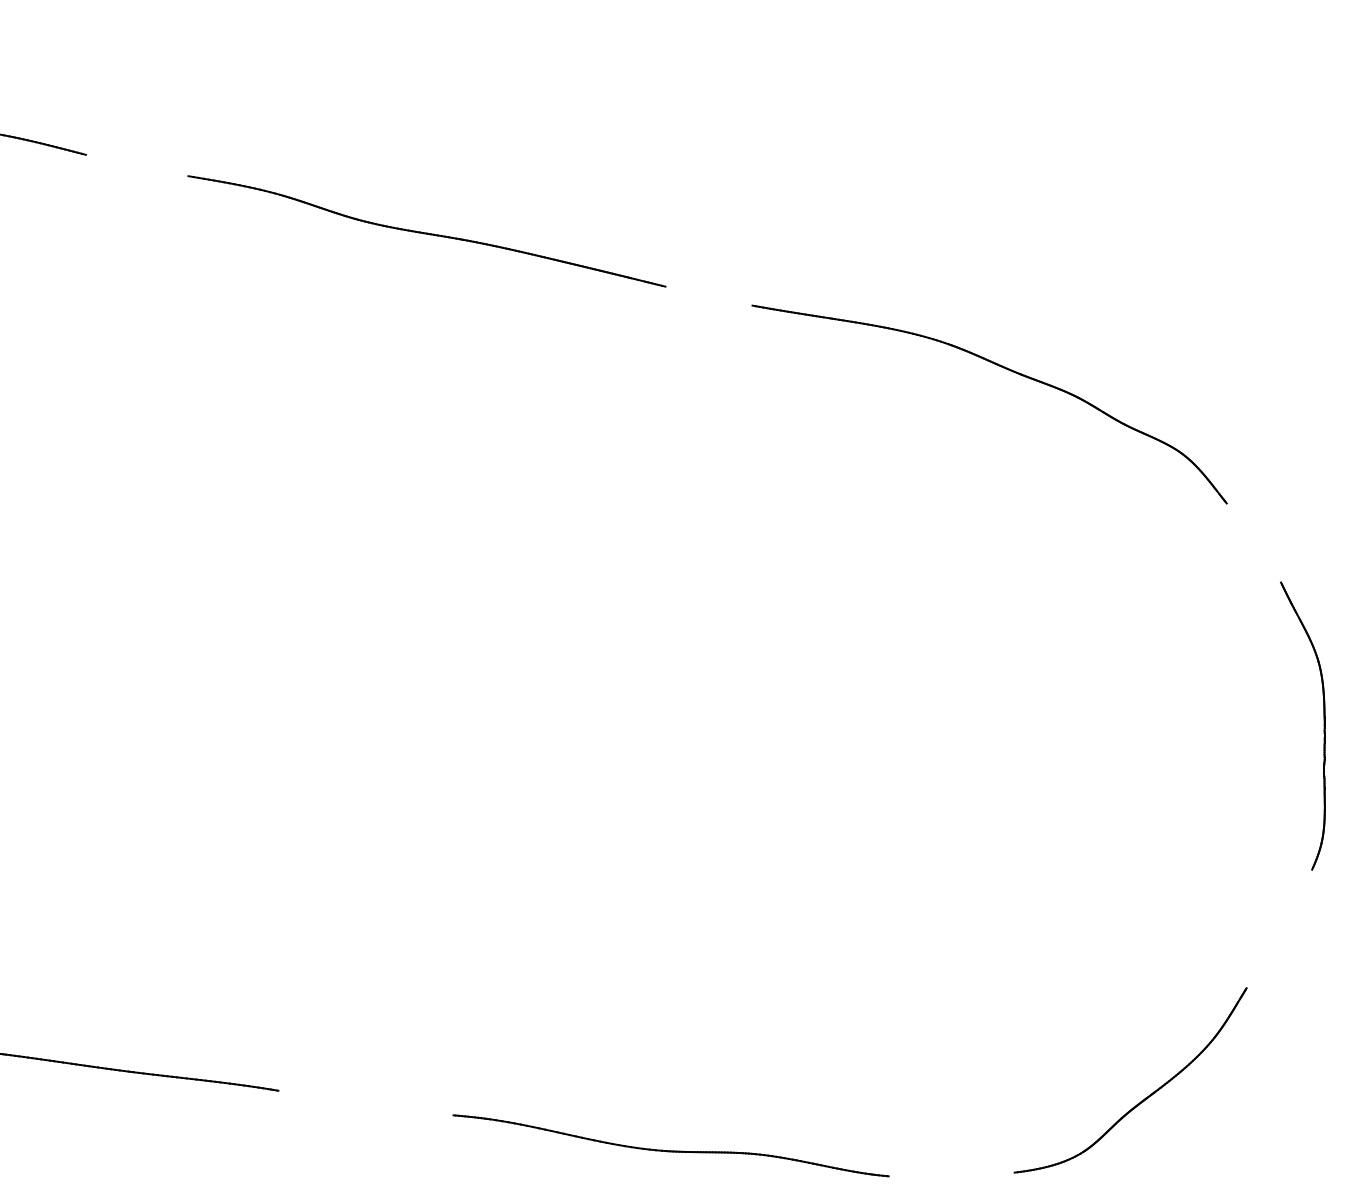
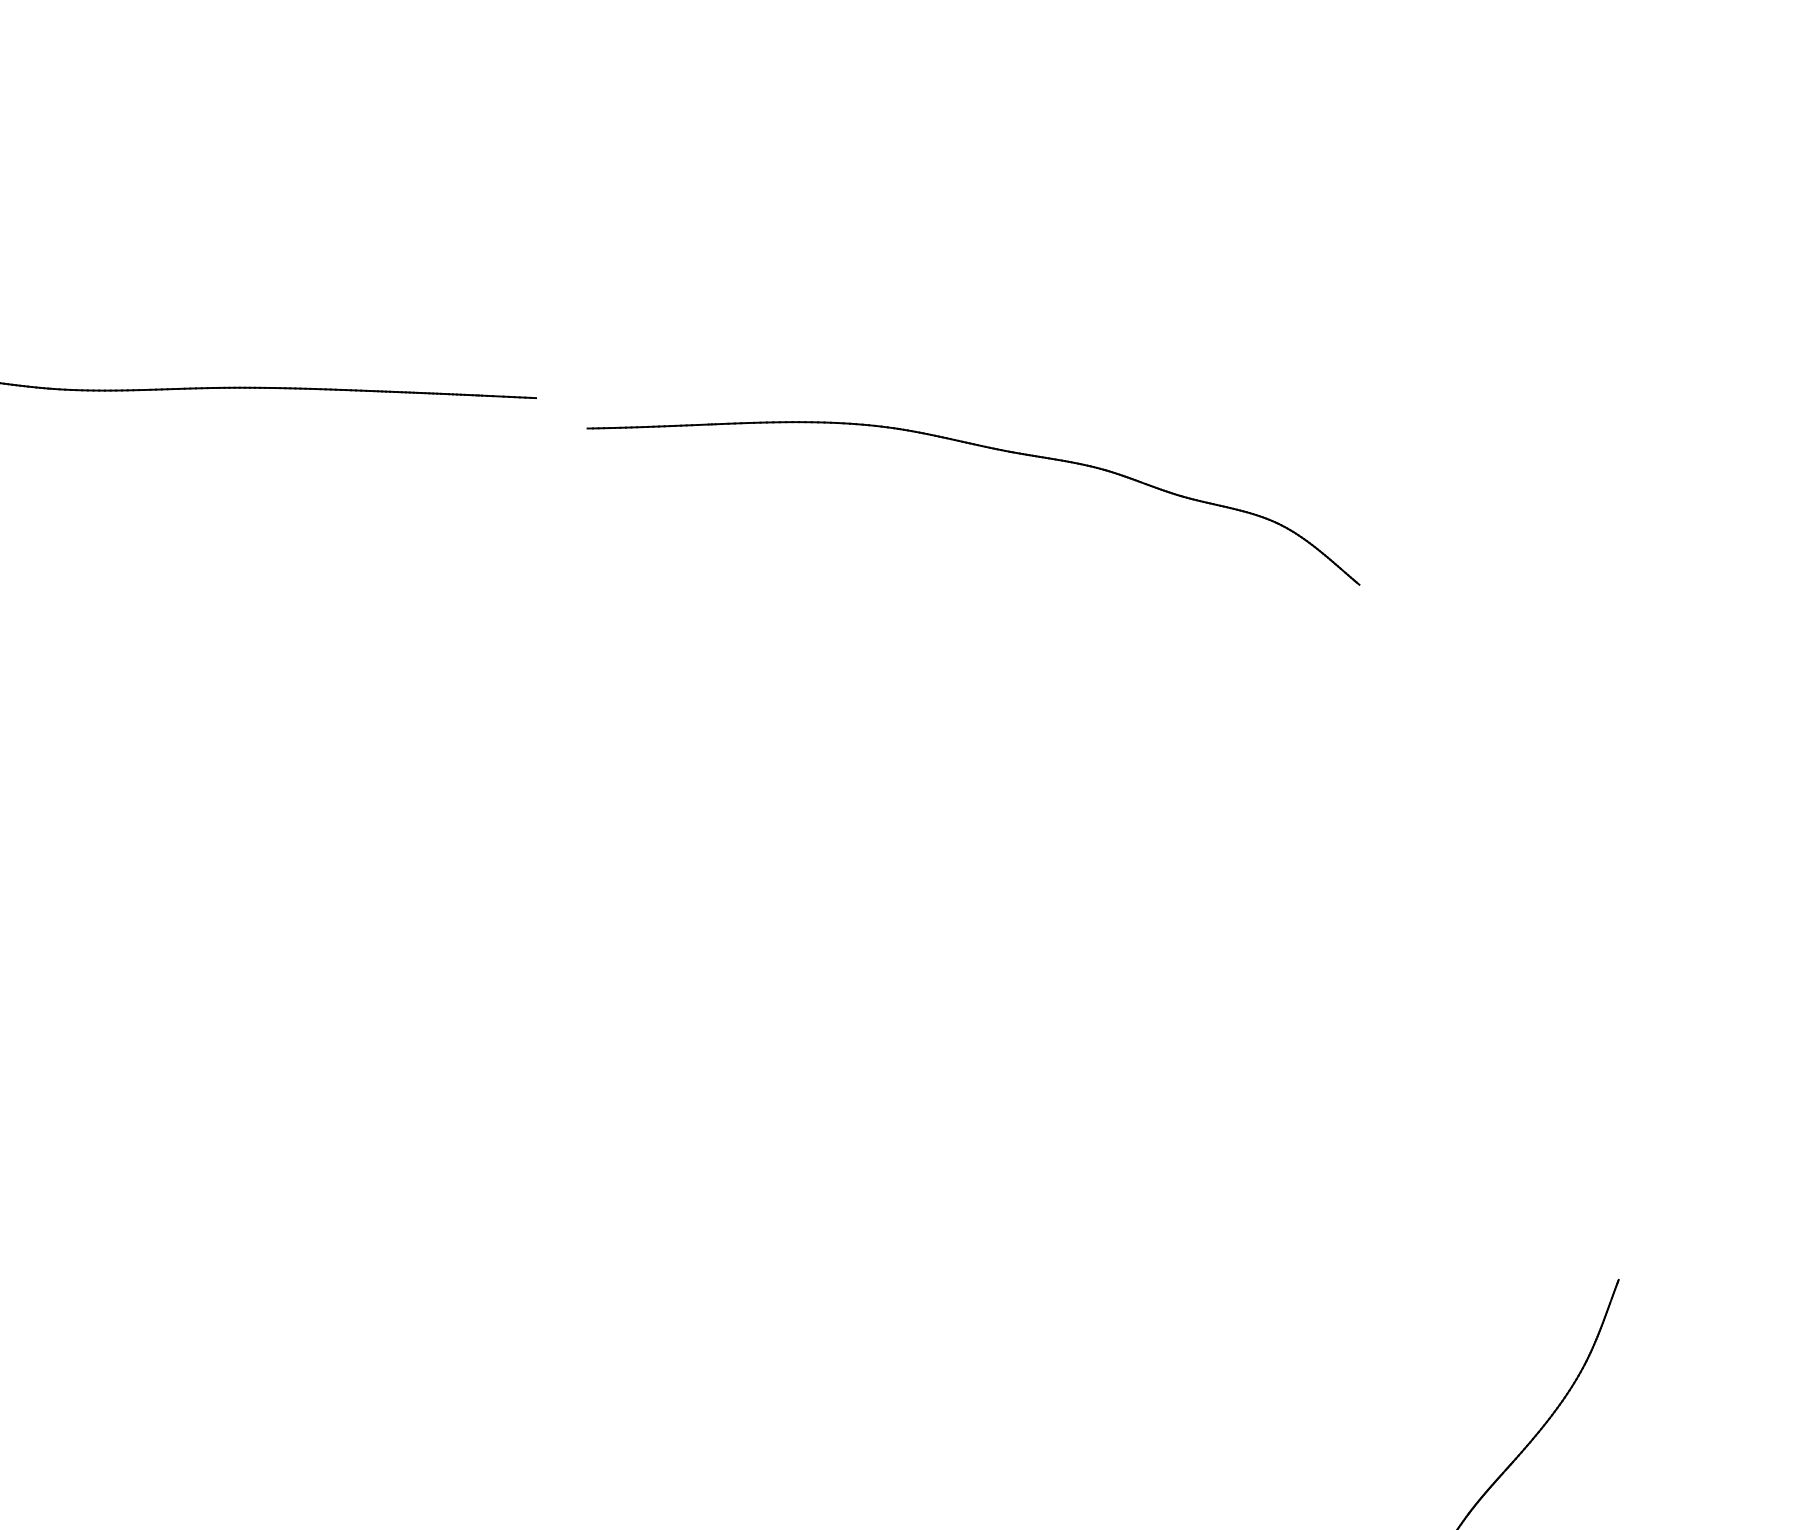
part: (1003, 368) -> (983, 448), moved
part: (1323, 725) -> (1656, 862), removed

